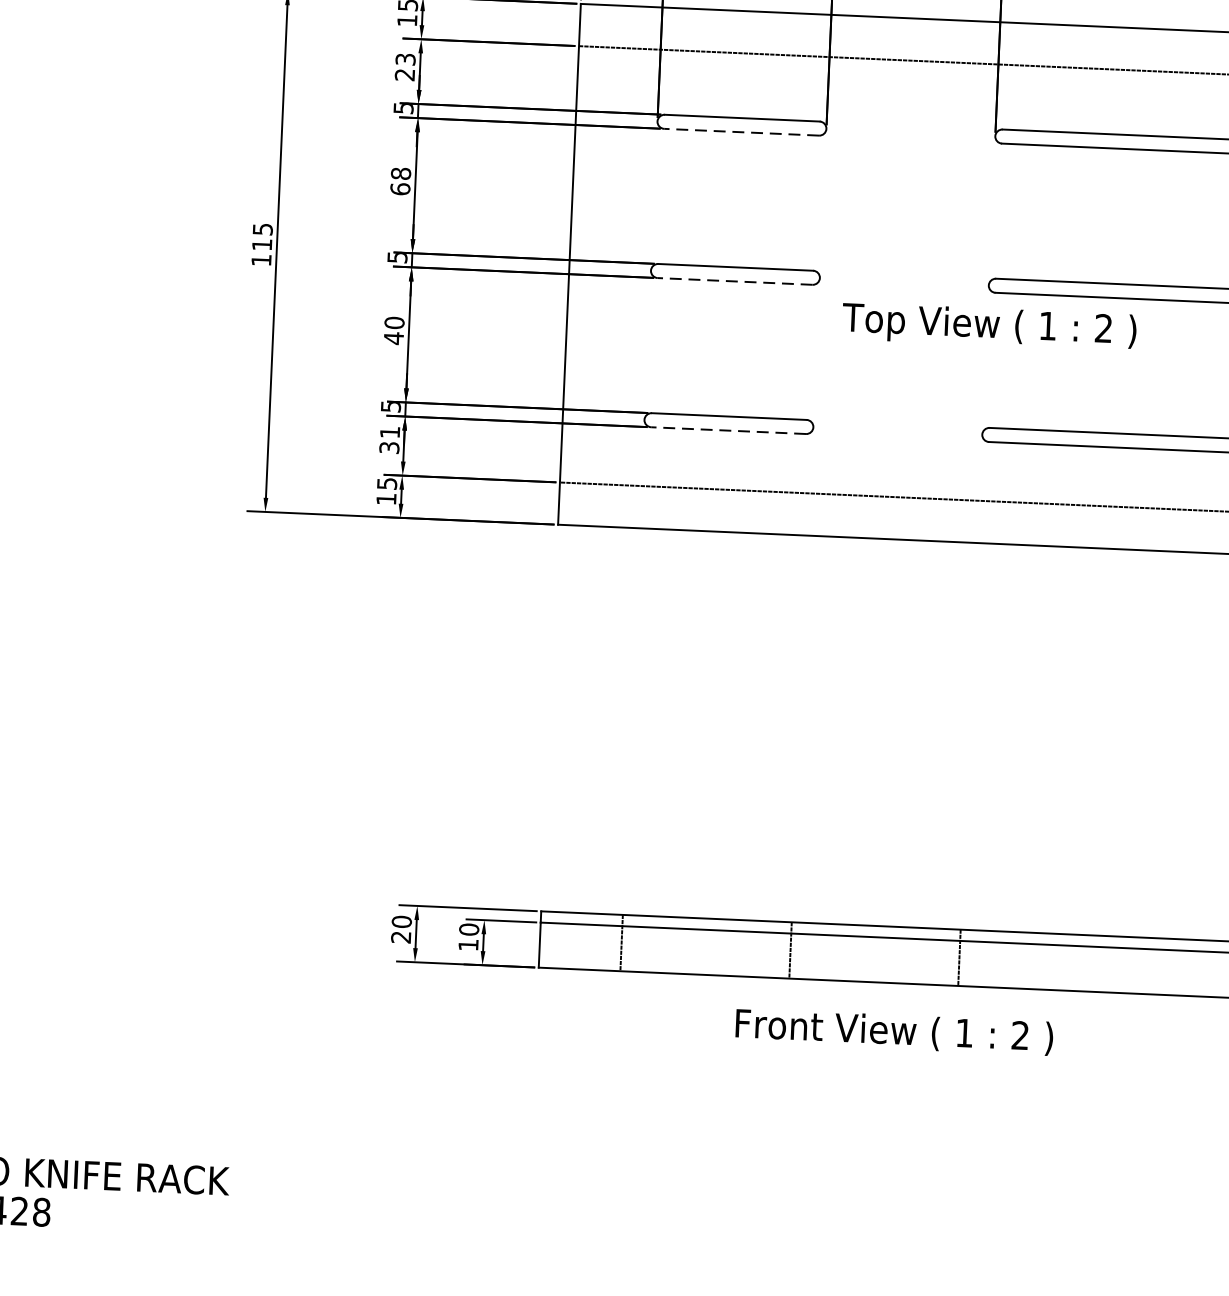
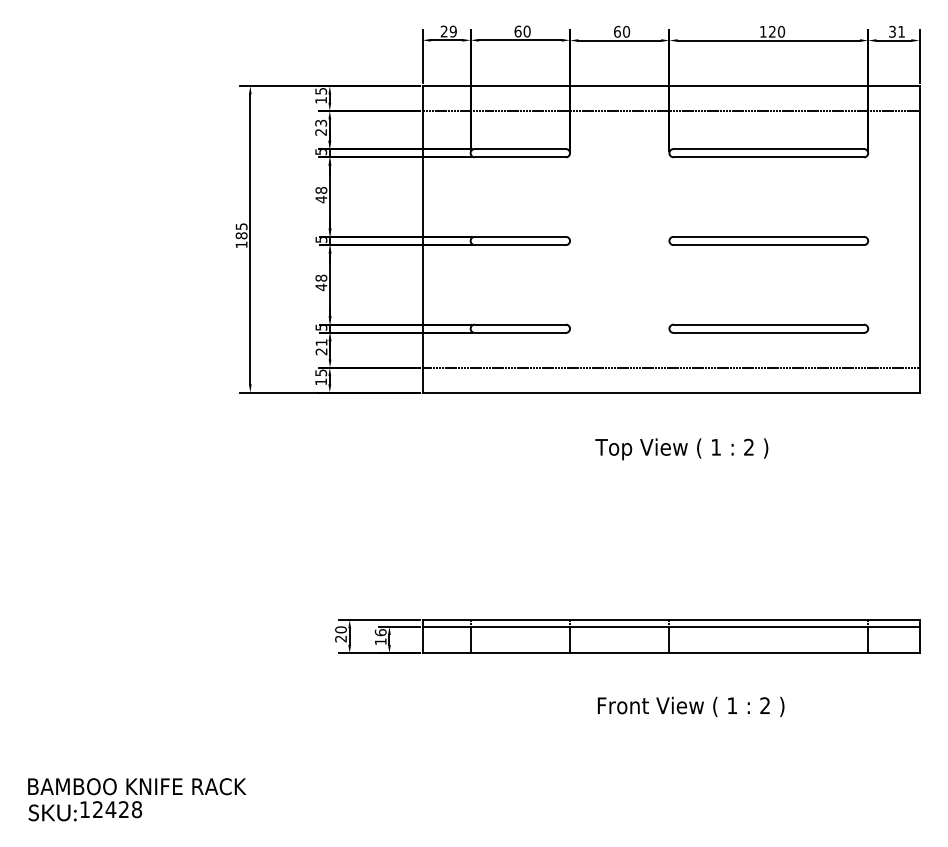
line: (741, 132) -> (520, 157), dashed -> solid
text: (400, 189) -> (321, 199), 68 -> 48
text: (262, 244) -> (241, 235), 115 -> 185
line: (735, 282) -> (520, 245), dashed -> solid
text: (393, 321) -> (320, 277), 40 -> 48
text: (988, 327) -> (681, 449), moved
line: (728, 429) -> (520, 332), dashed -> solid
text: (389, 447) -> (321, 351), 31 -> 21
text: (468, 929) -> (380, 632), 10 -> 16
text: (893, 1031) -> (690, 706), moved

